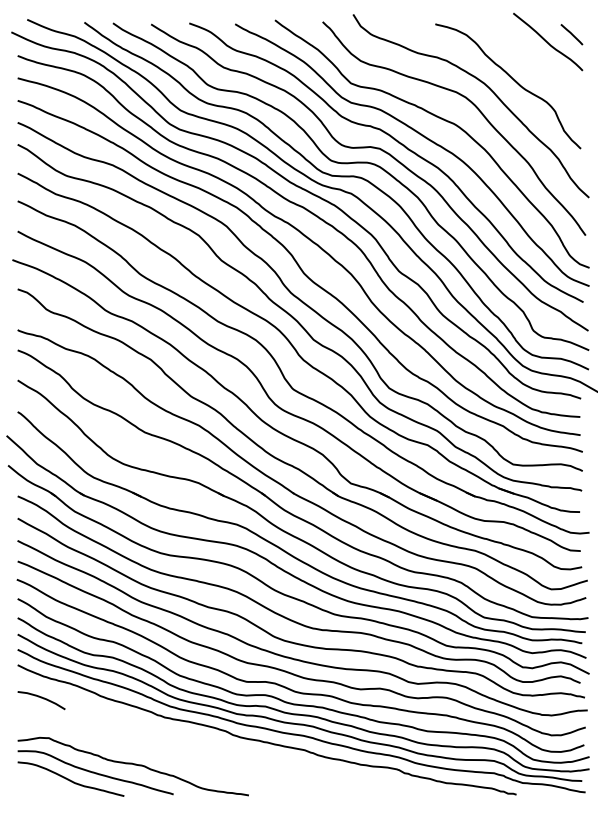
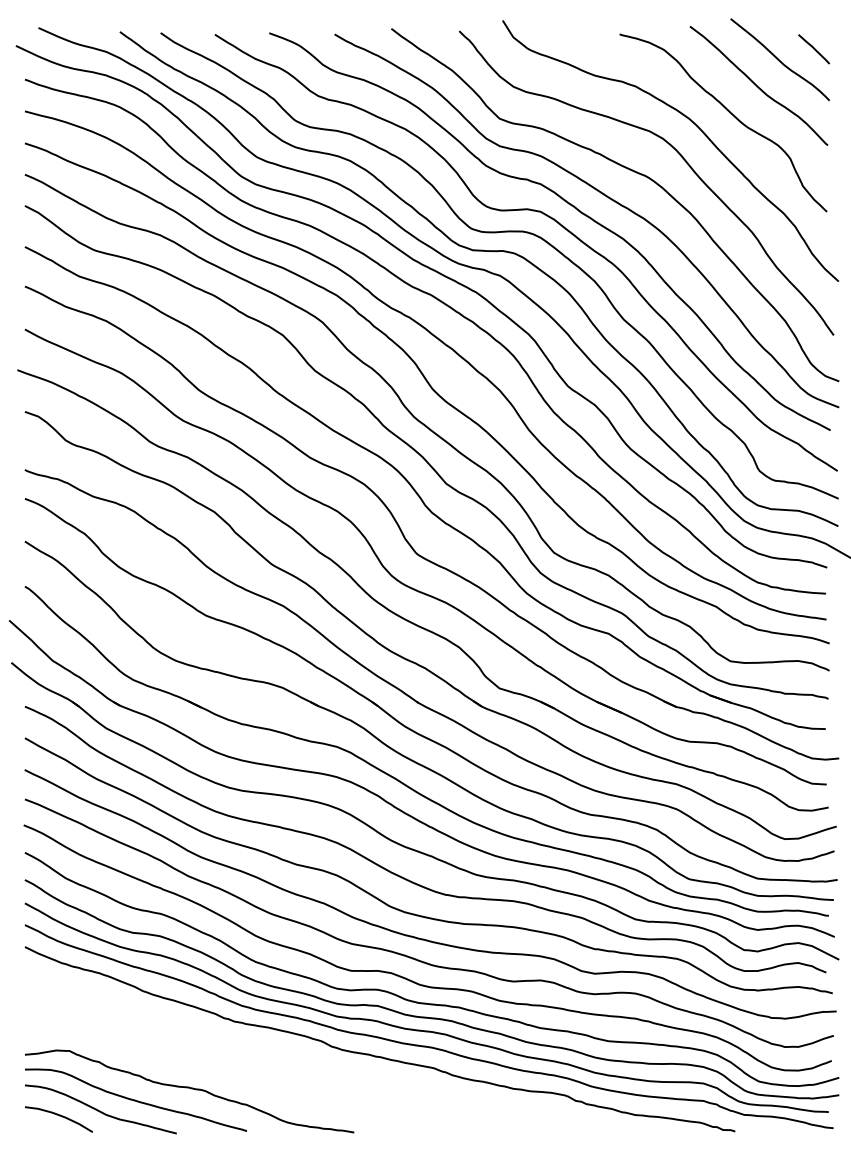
curve: (532, 60) -> (757, 85), added
curve: (41, 698) -> (59, 1116), moved

